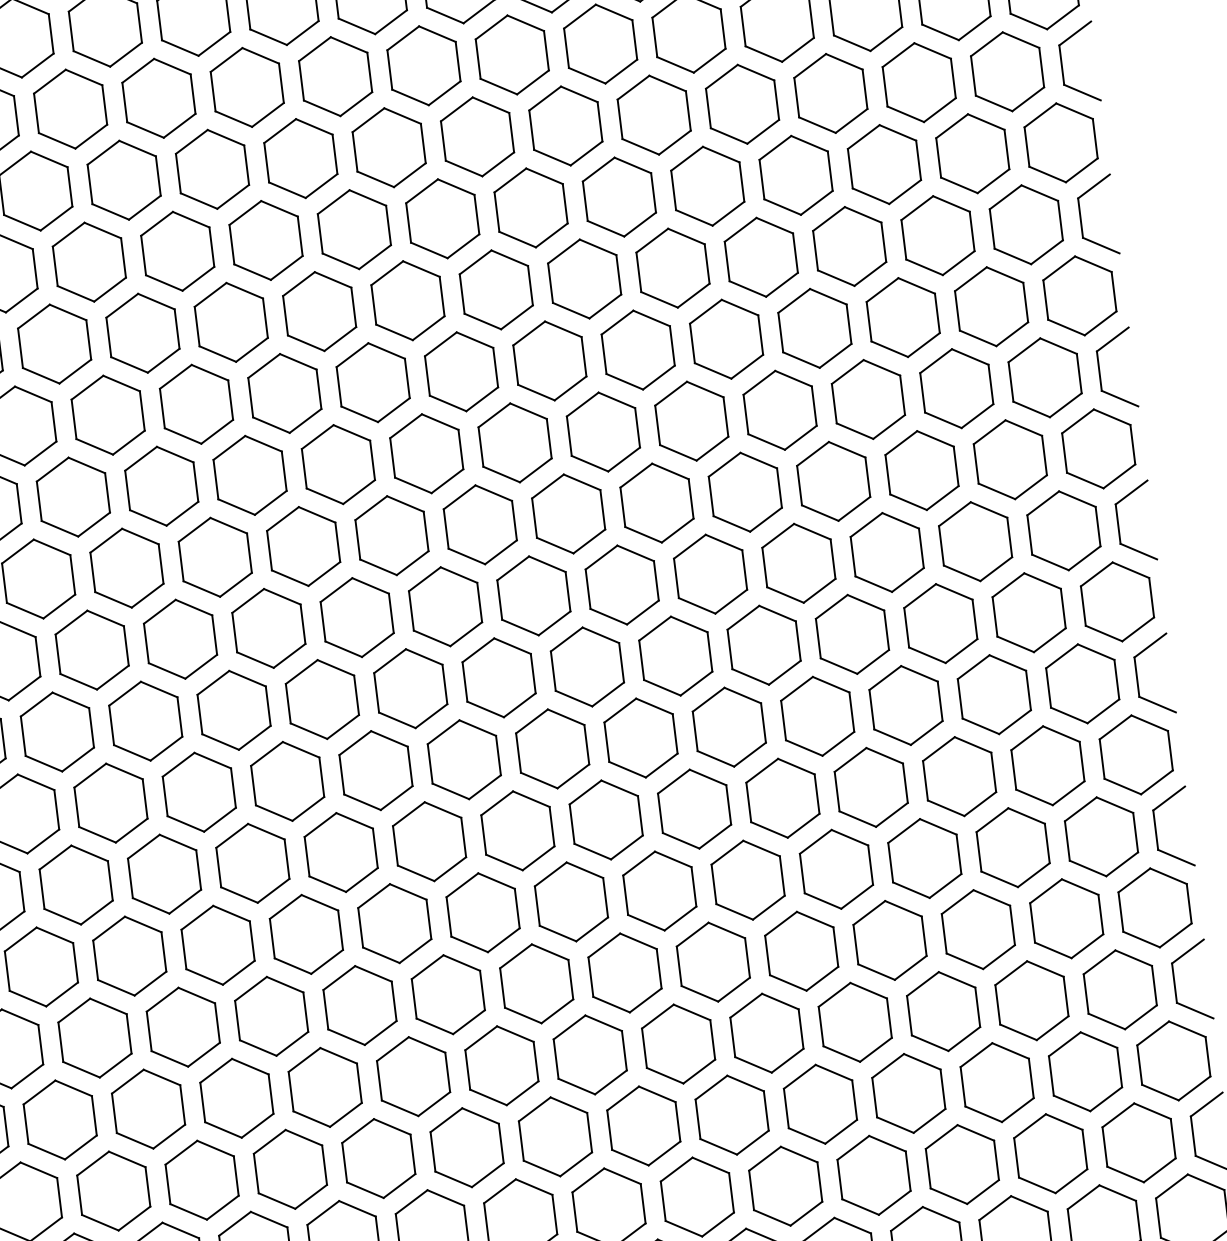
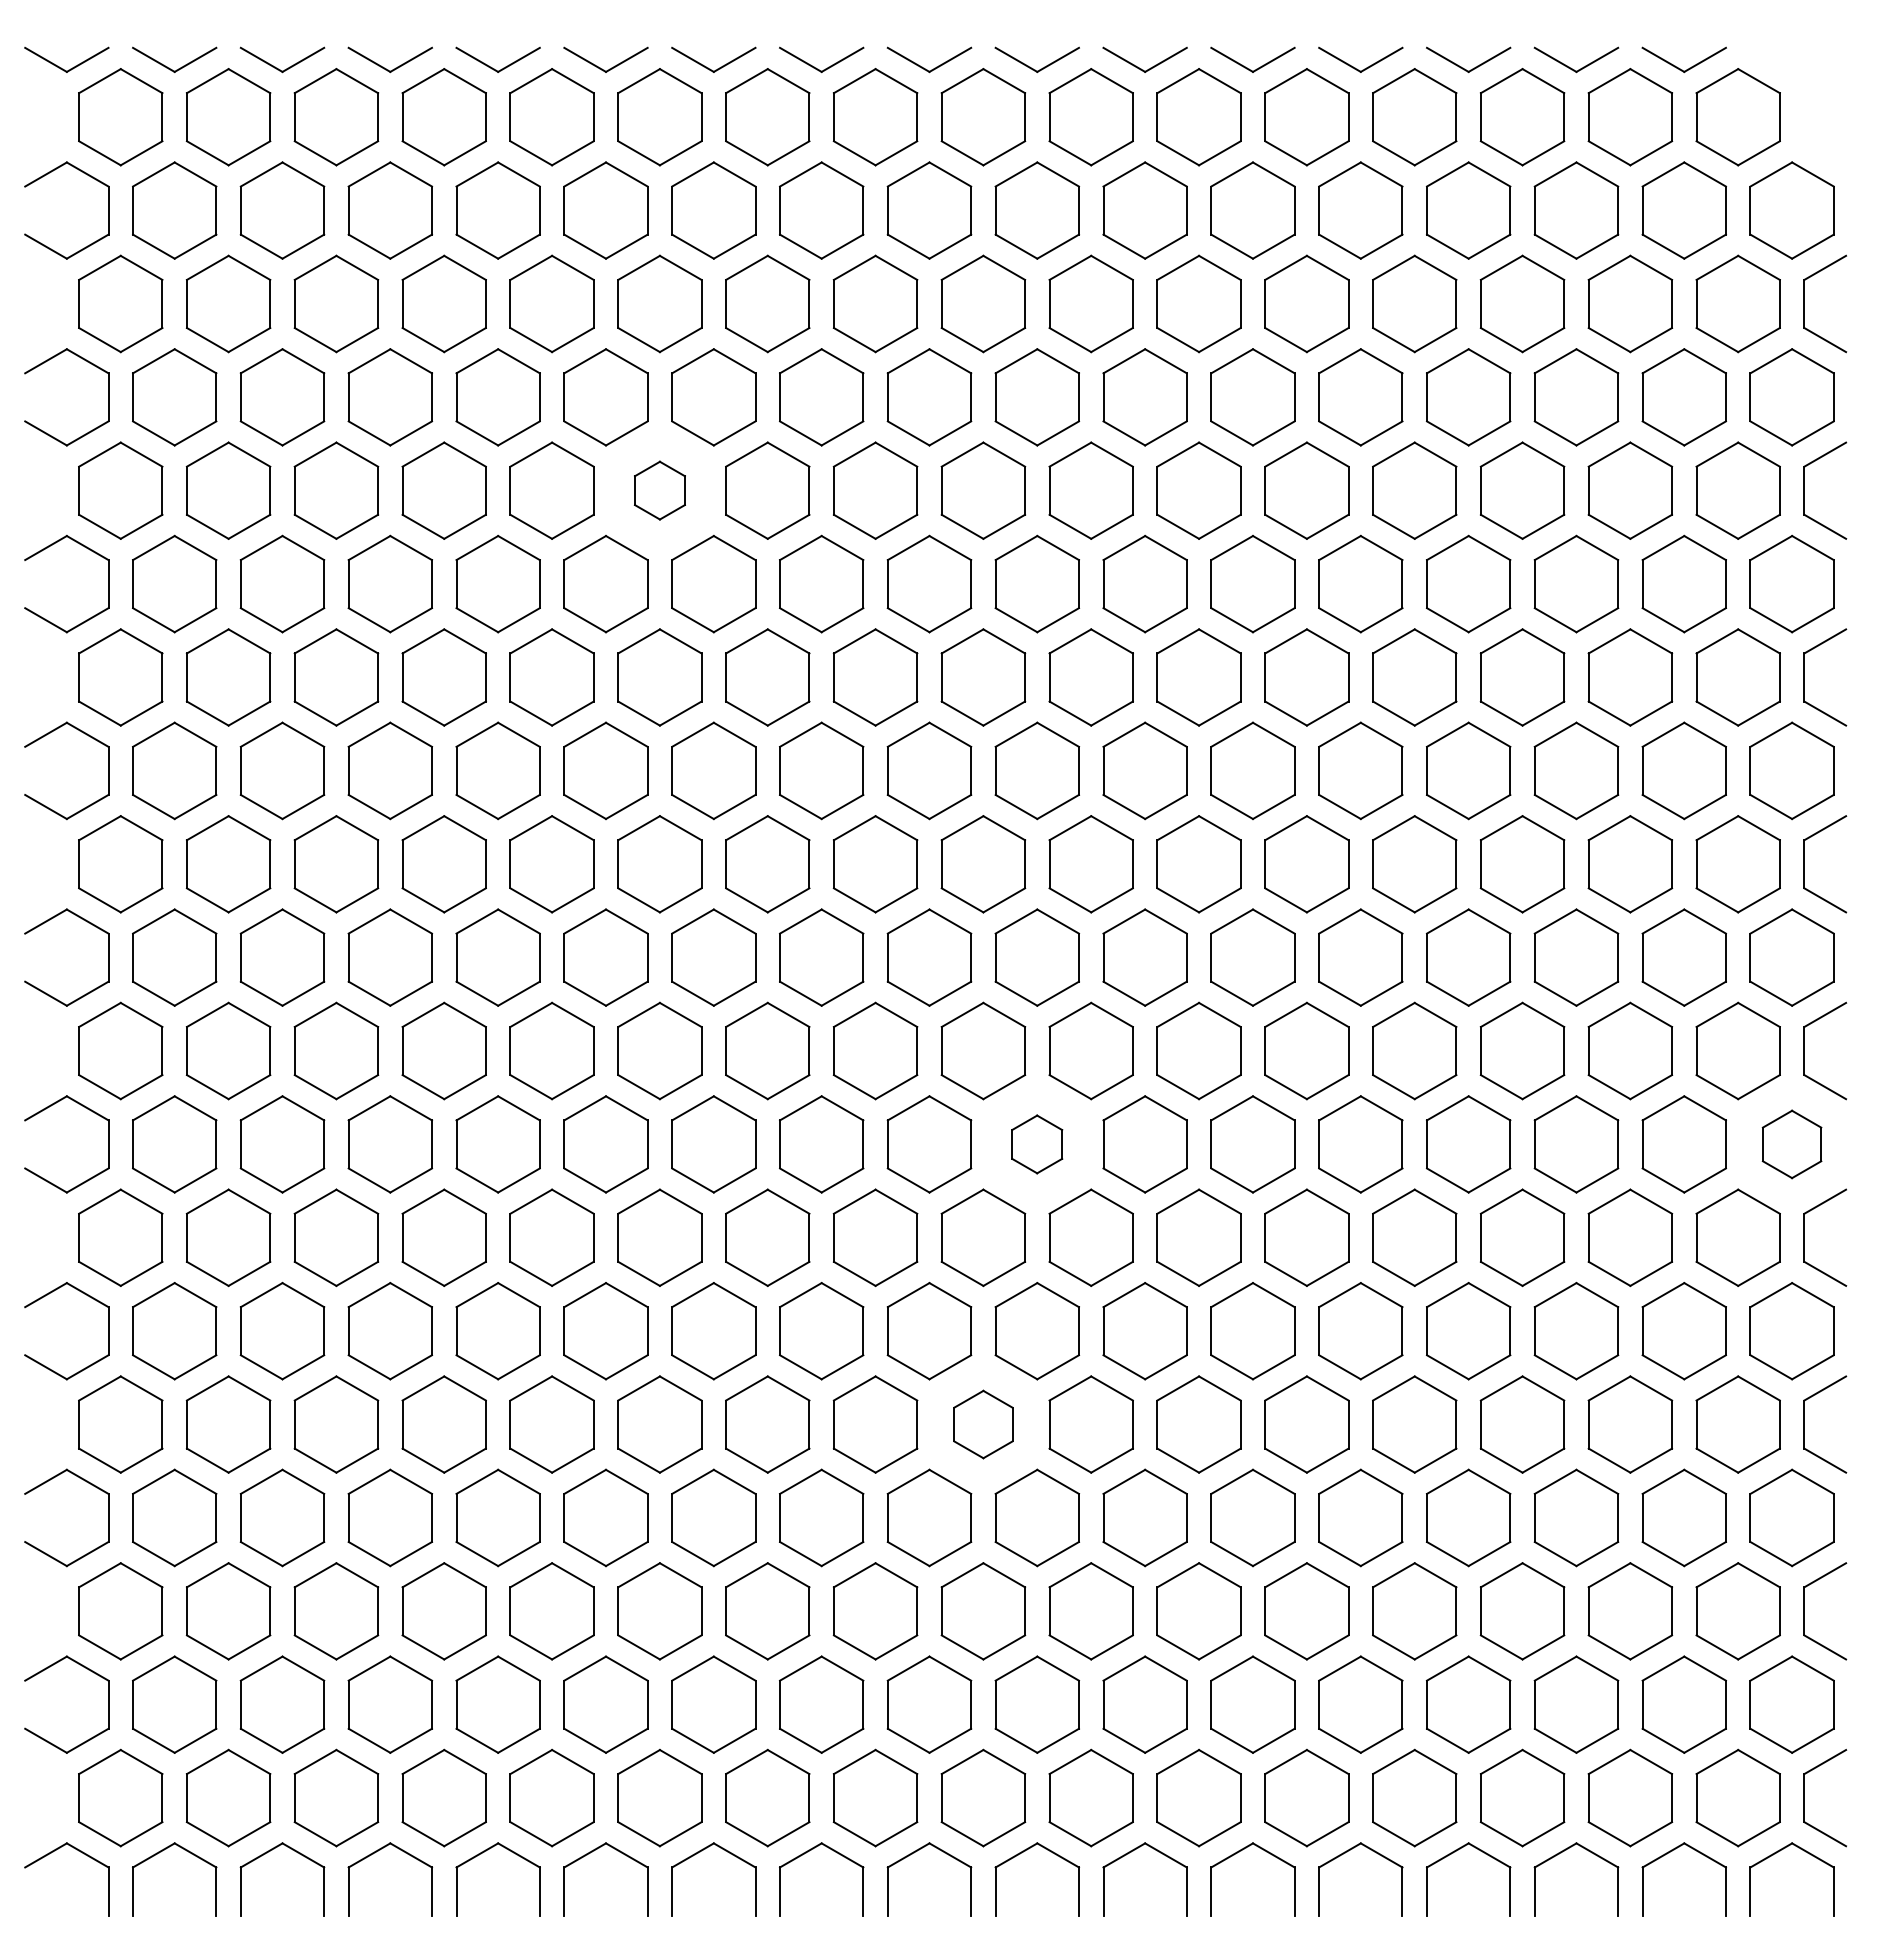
part: (142, 333) -> (659, 490), size x0.6
part: (1135, 755) -> (1791, 1144), size x0.7
part: (517, 830) -> (1036, 1144), size x0.6
part: (501, 1065) -> (983, 1424), size x0.7

